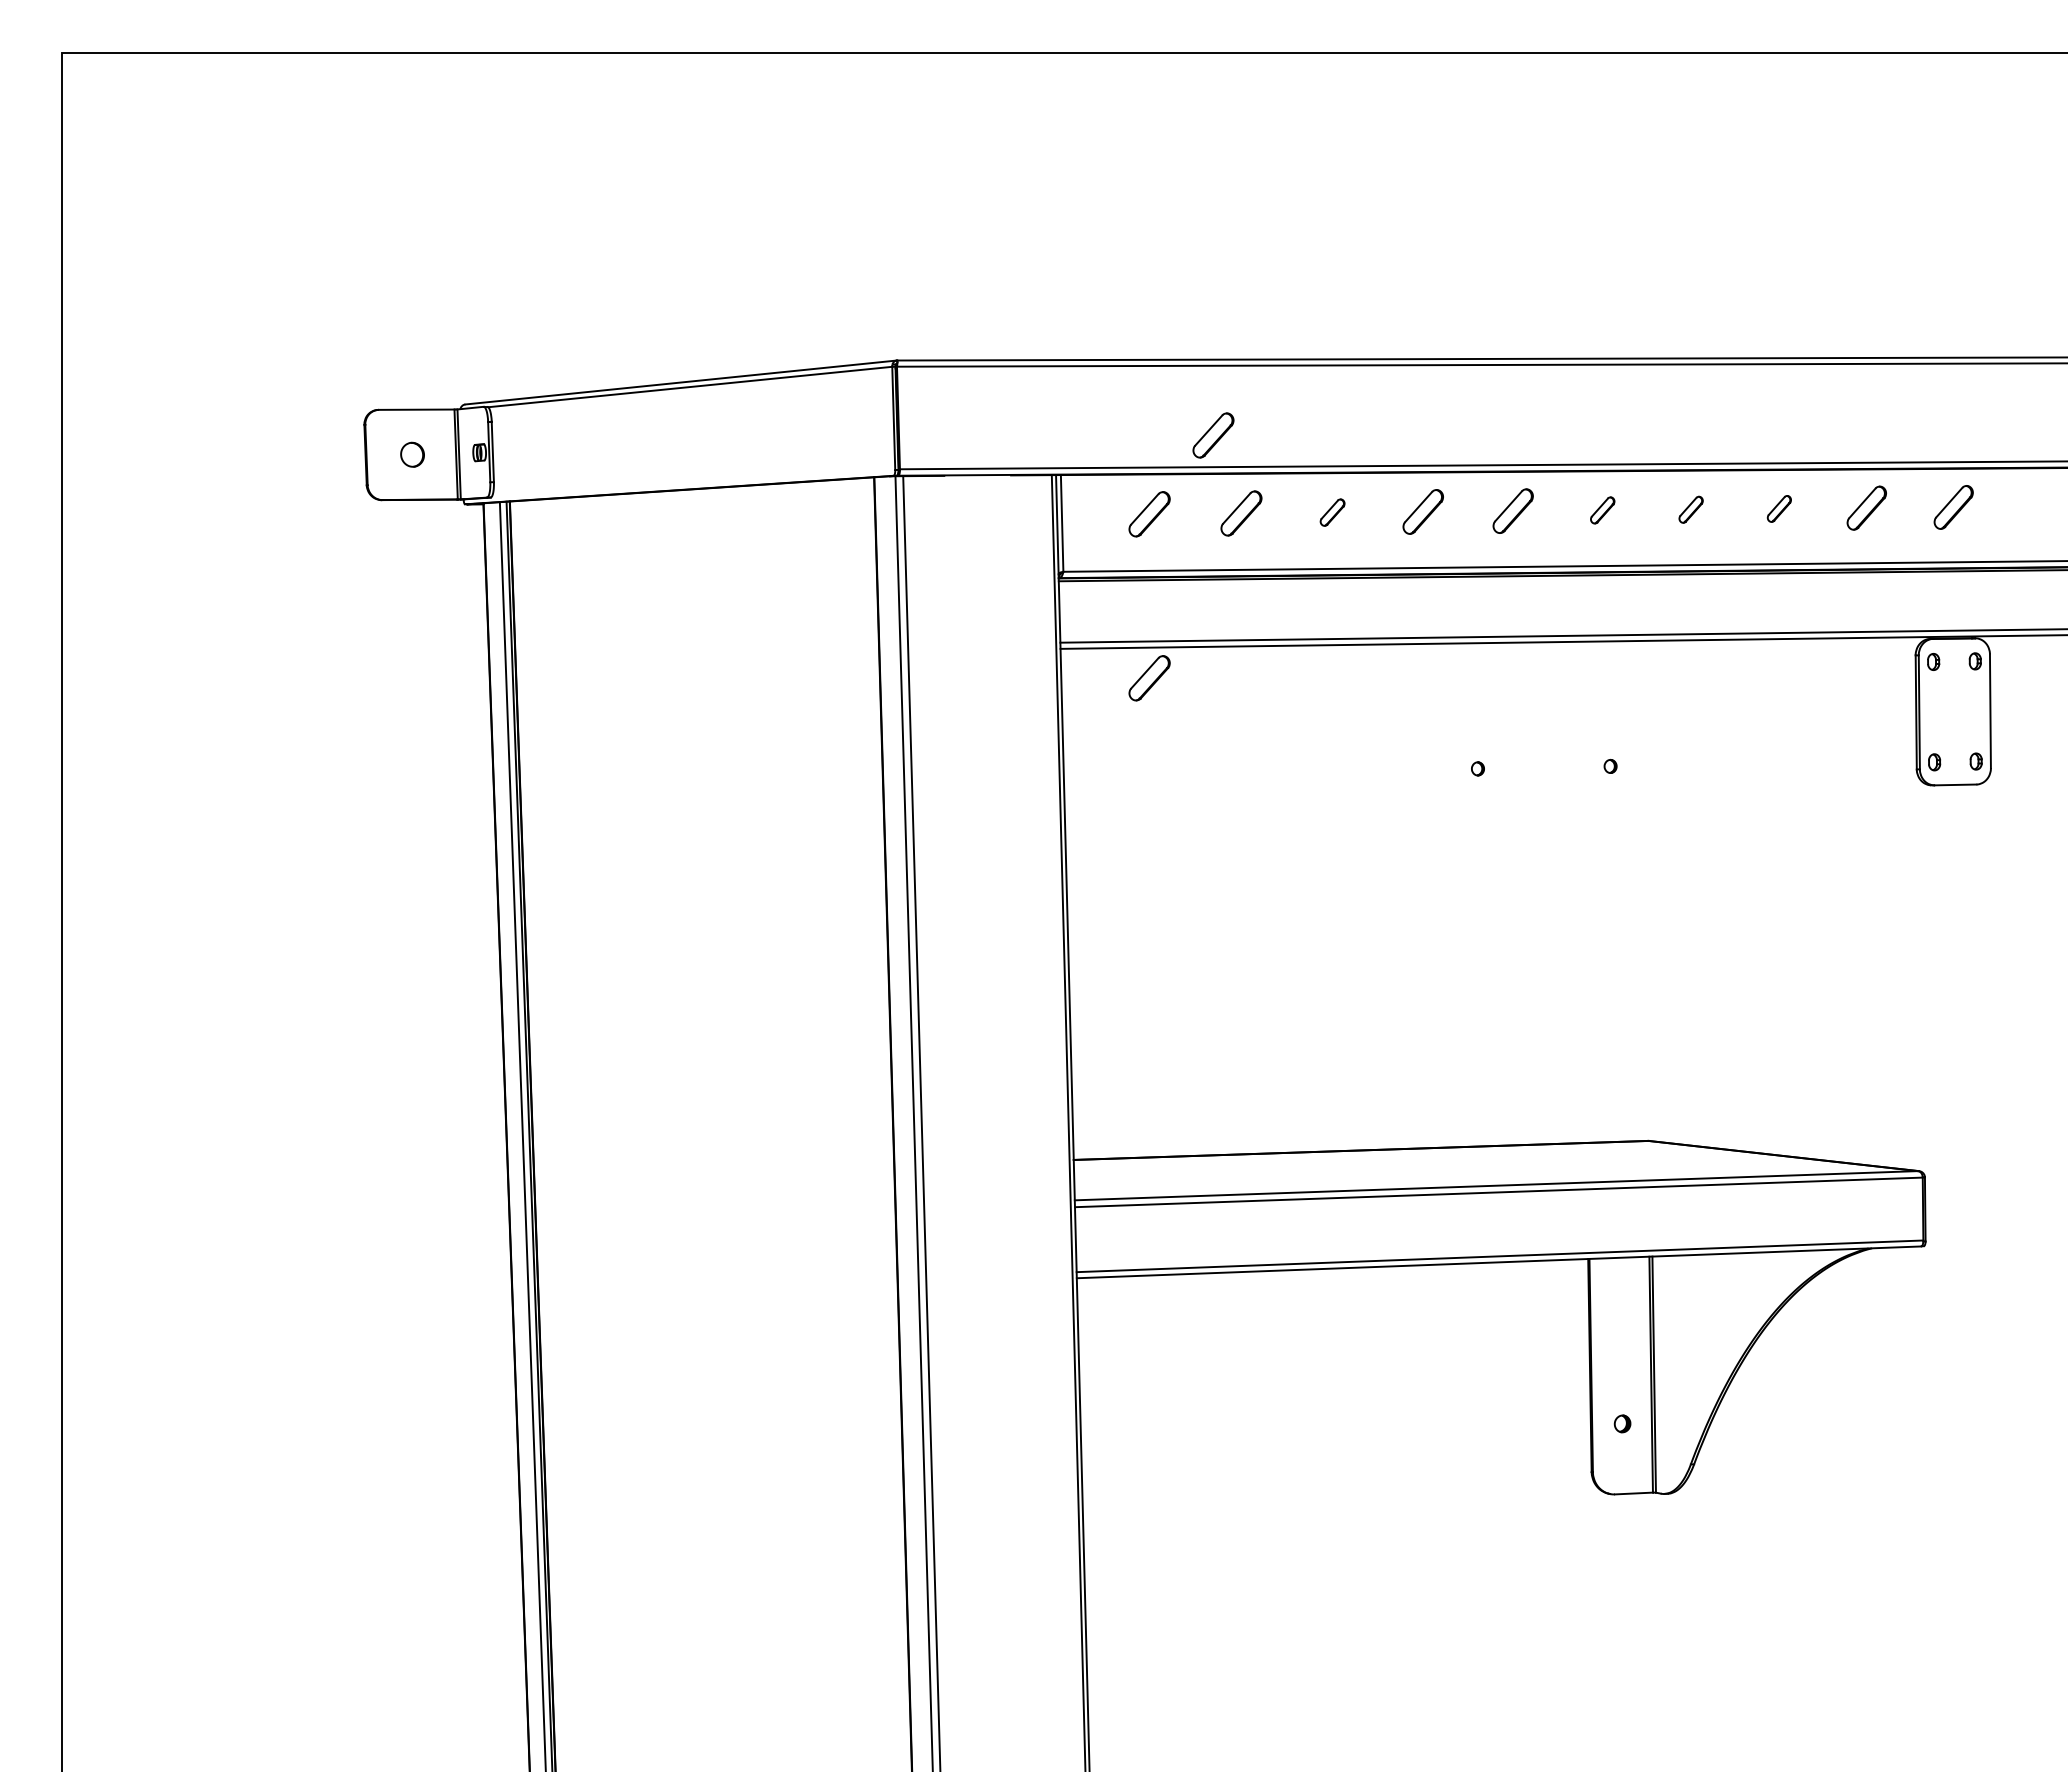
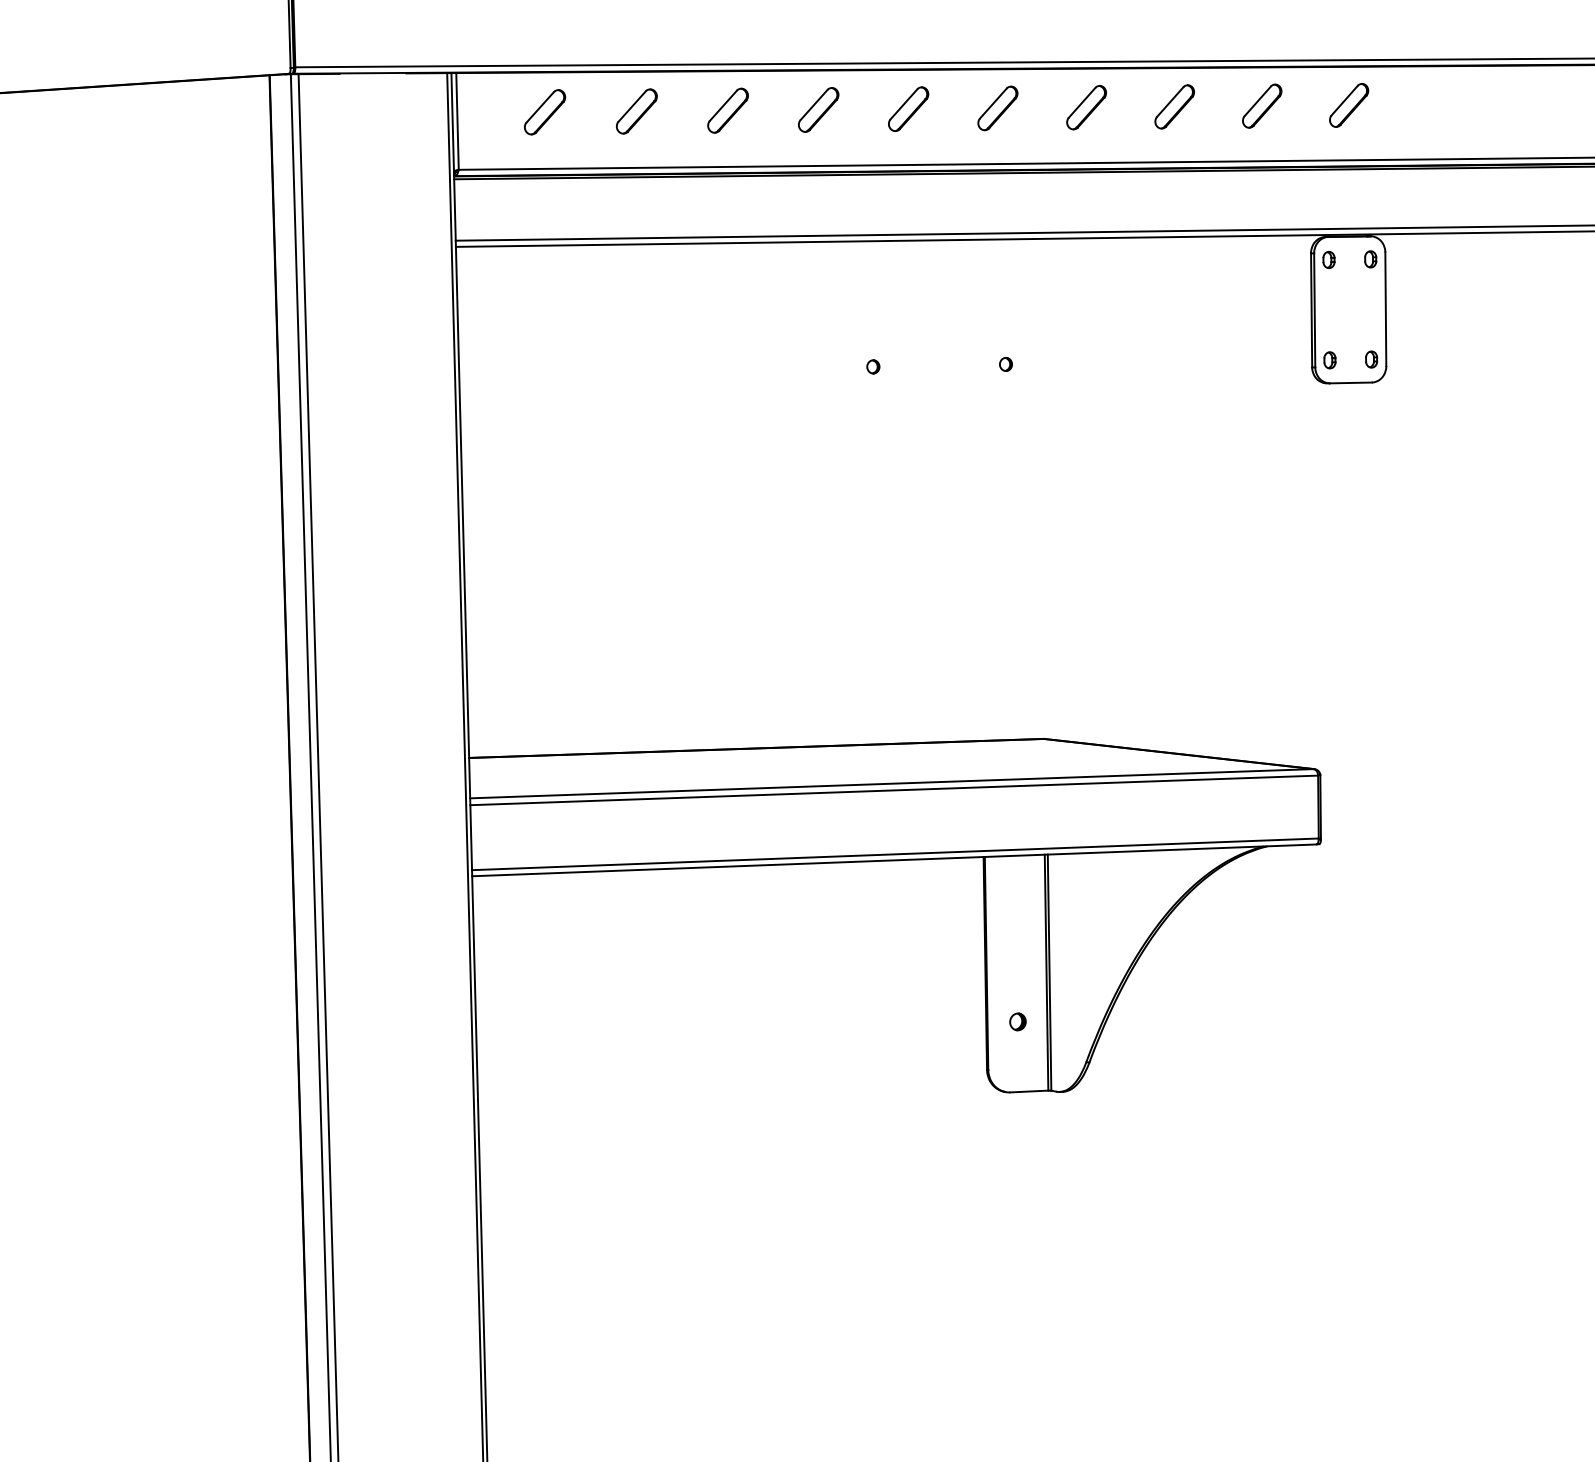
part: (1213, 435) -> (608, 33), removed
part: (1779, 508) -> (1174, 106), size x1.67
part: (1690, 509) -> (1085, 107), size x1.67
part: (1602, 510) -> (997, 108), size x1.67
part: (1332, 512) -> (727, 110), size x1.67
part: (1149, 678) -> (544, 276), removed

